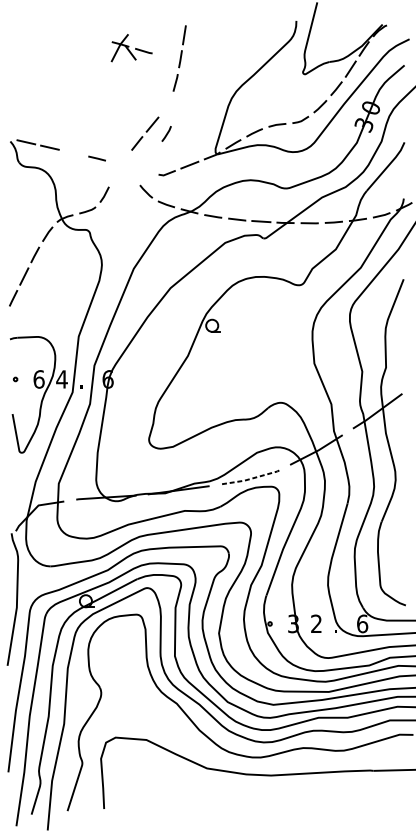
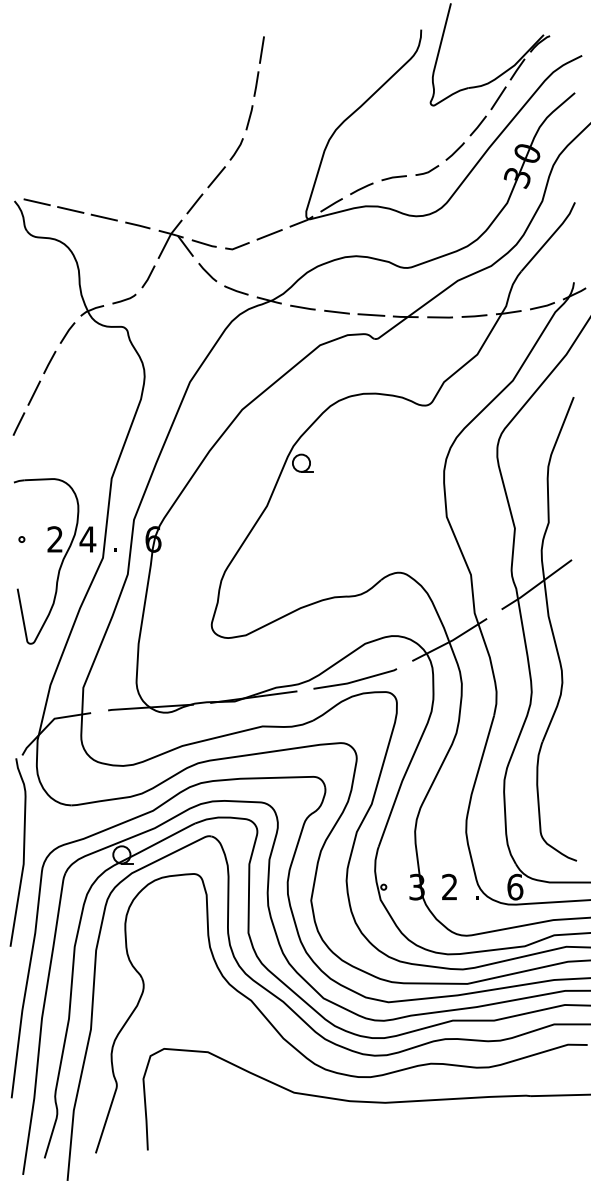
part: (131, 47) -> (186, 238), moved
line: (166, 134) -> (236, 149), moved
line: (72, 153) -> (103, 217), added
text: (39, 379) -> (55, 539), 6 -> 2
line: (250, 479) -> (355, 681), dashed -> solid

